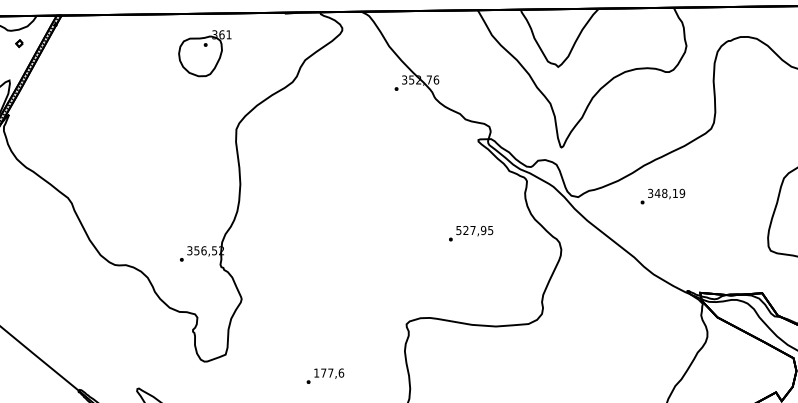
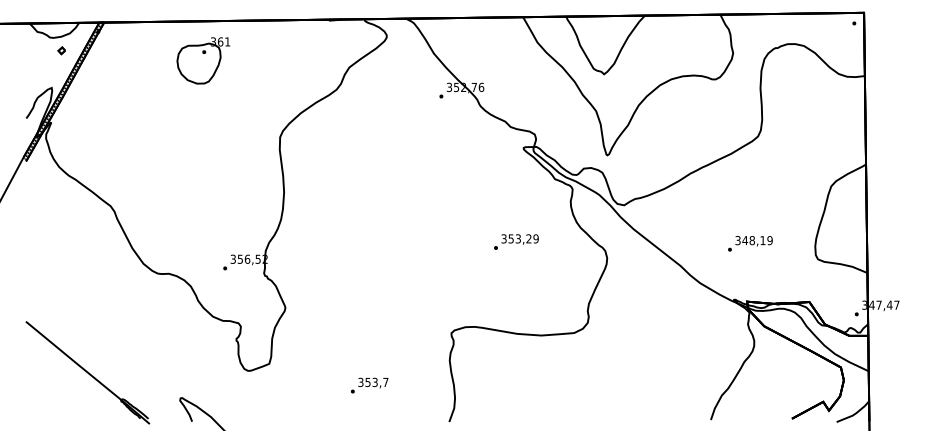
part: (204, 53) -> (203, 60), moved
text: (662, 196) -> (750, 243), moved
text: (474, 230) -> (519, 238), 527,95 -> 353,29
text: (329, 373) -> (373, 382), 177,6 -> 353,7

